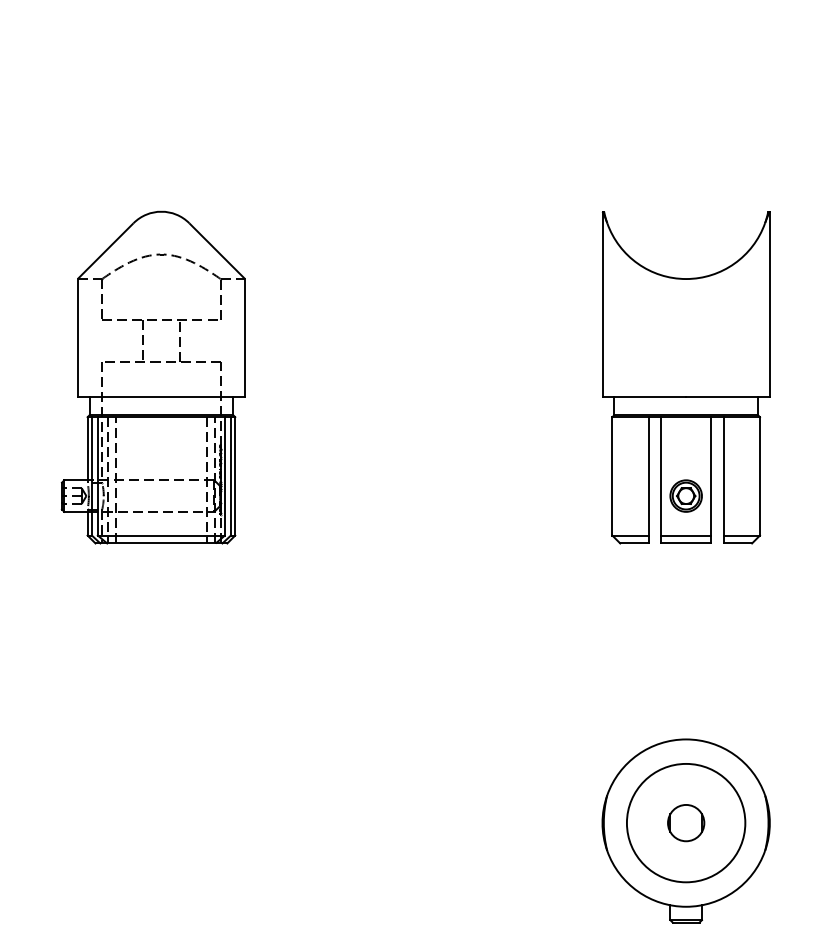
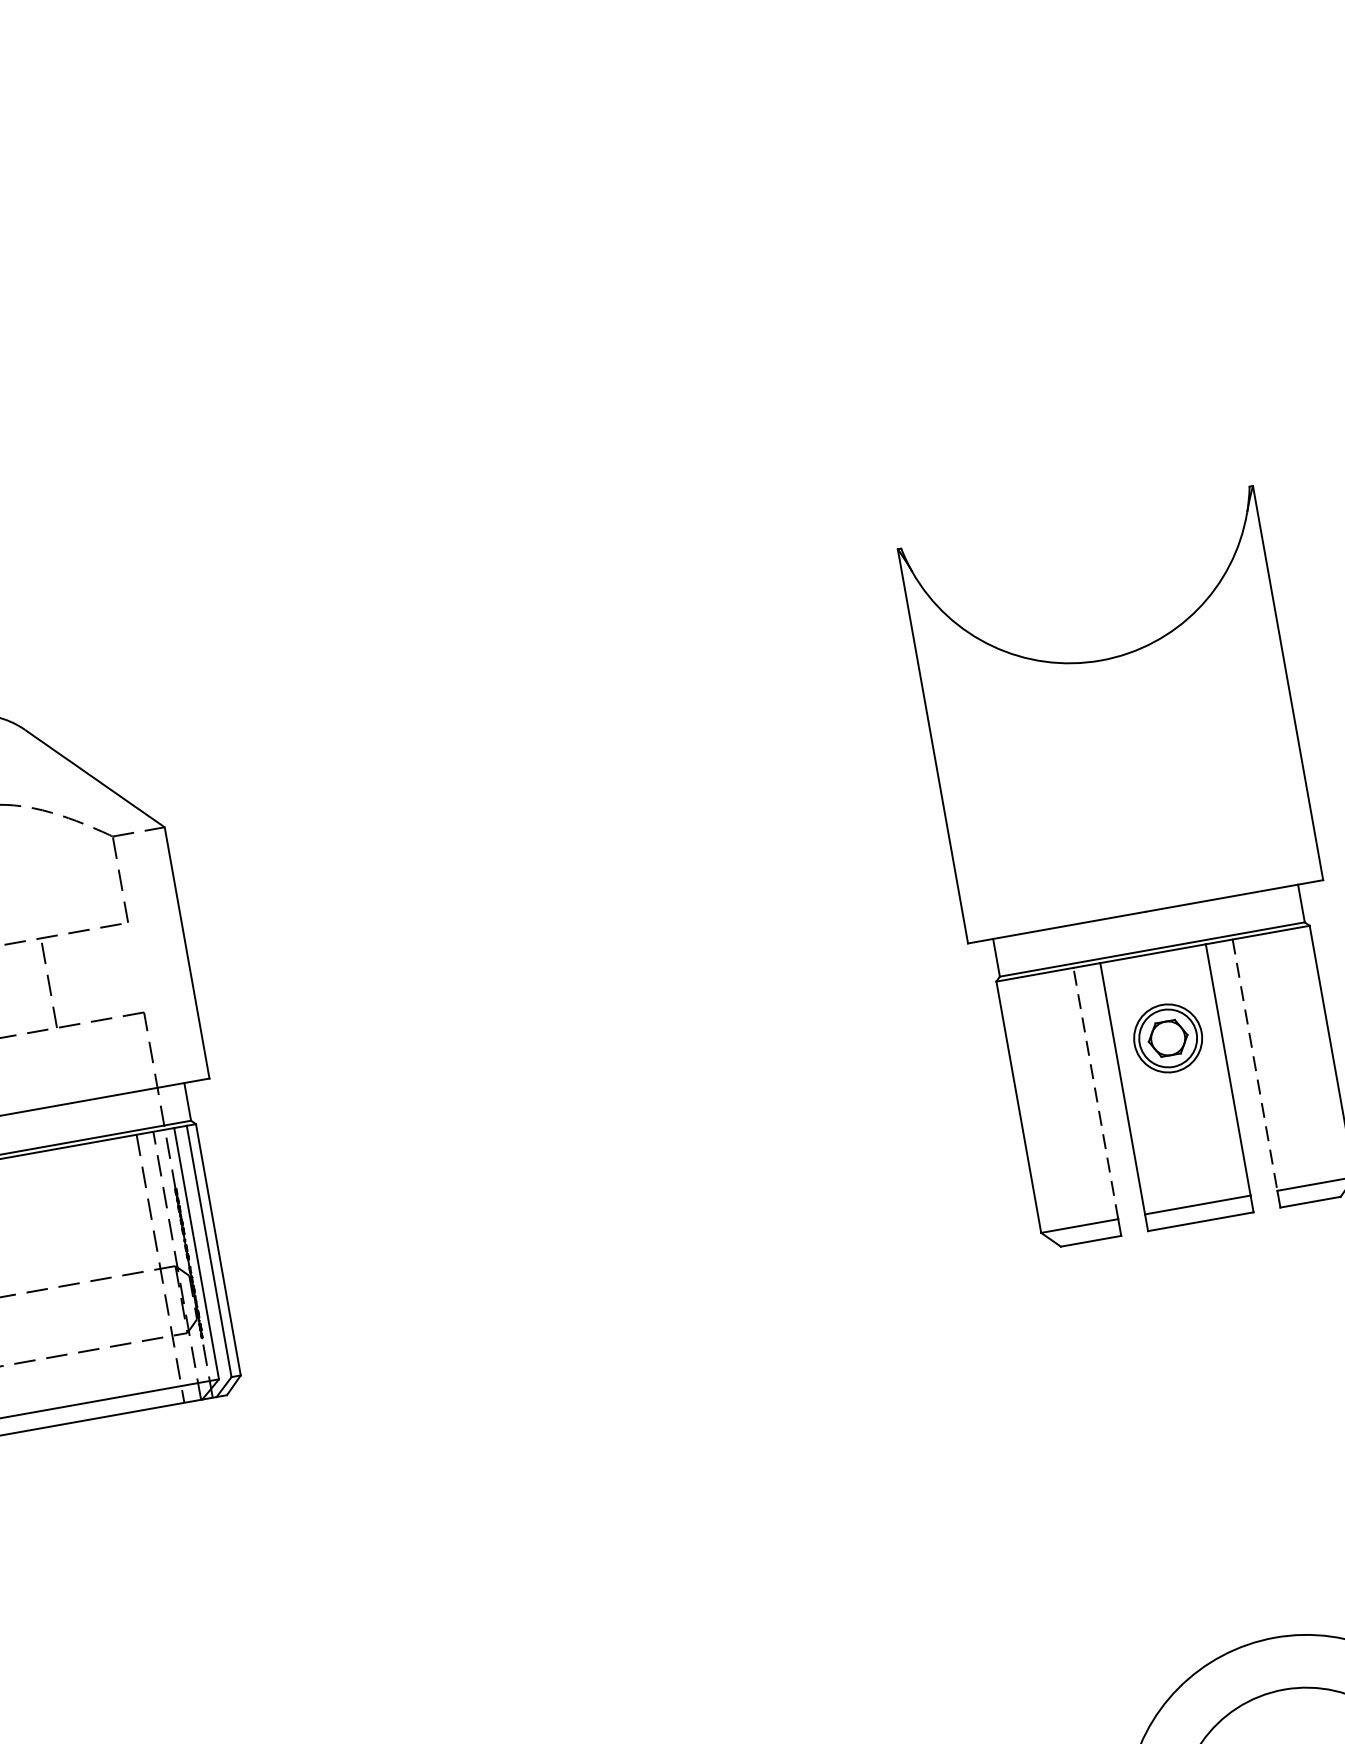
line: (648, 475) -> (1095, 1091), solid -> dashed
line: (723, 476) -> (1254, 1065), solid -> dashed
part: (685, 495) -> (1166, 1037), moved

